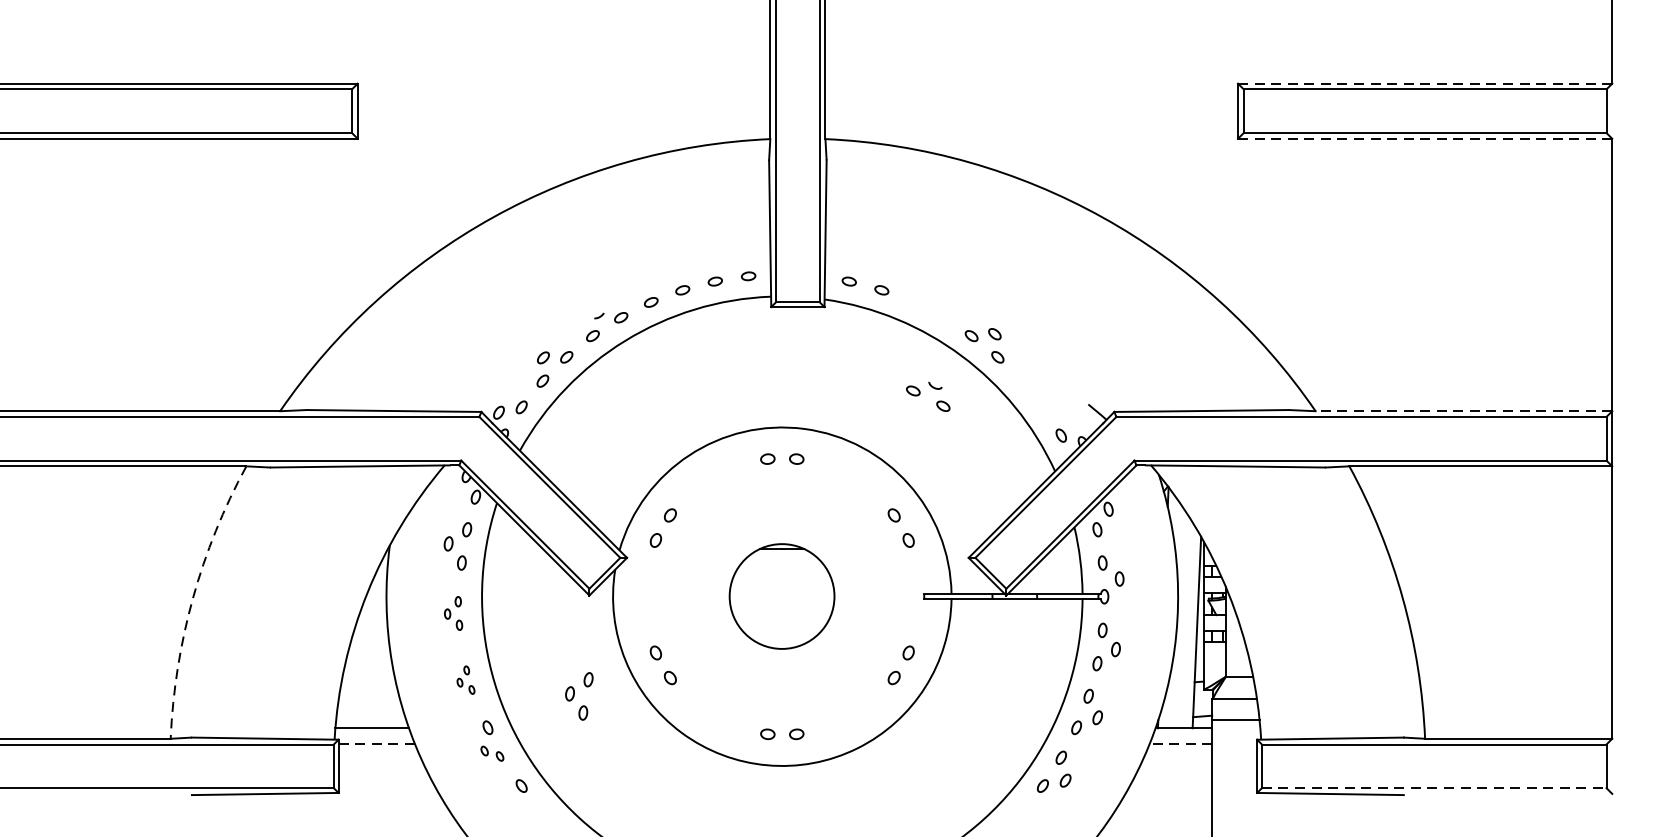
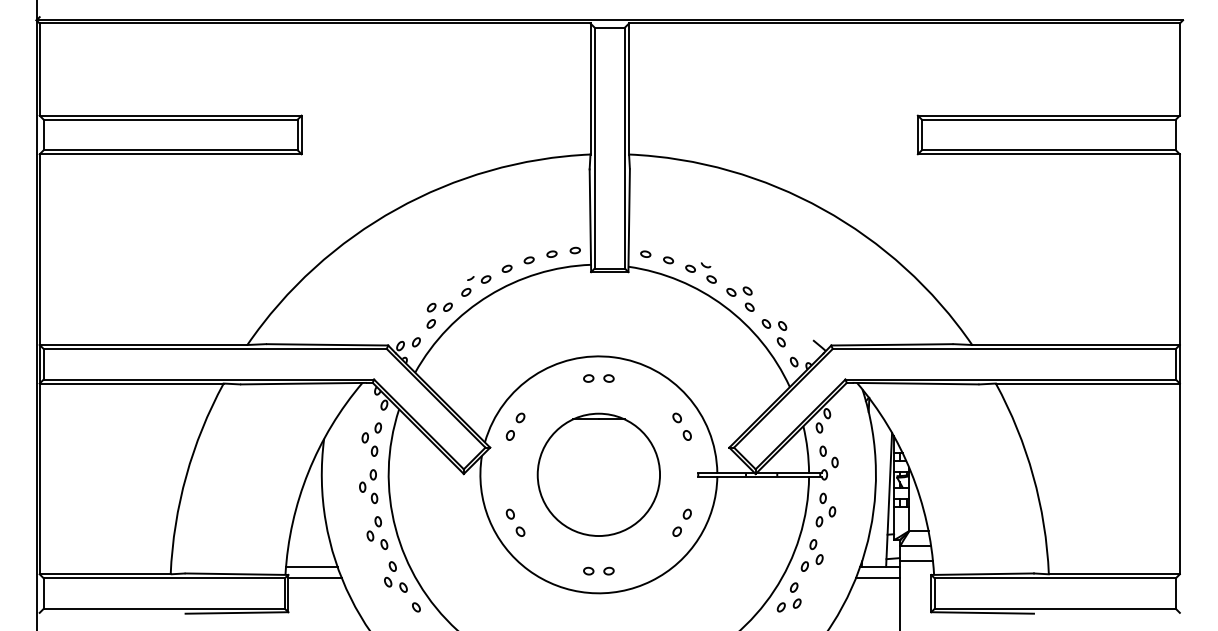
line: (1424, 83) -> (1048, 115), dashed -> solid
line: (1424, 139) -> (1048, 154), dashed -> solid
part: (1033, 394) -> (774, 333), added
part: (927, 396) -> (700, 272), moved
line: (1464, 410) -> (1076, 344), dashed -> solid
part: (781, 596) -> (598, 474), size x1.67
arc: (193, 597) -> (186, 475), dashed -> solid
part: (453, 613) -> (368, 486), size x1.43
part: (466, 680) -> (377, 533), size x1.67
part: (578, 696) -> (456, 544), removed
line: (377, 744) -> (315, 578), dashed -> solid
line: (1180, 744) -> (877, 578), dashed -> solid
part: (491, 753) -> (395, 584), size x1.43
line: (1434, 787) -> (1055, 608), dashed -> solid

